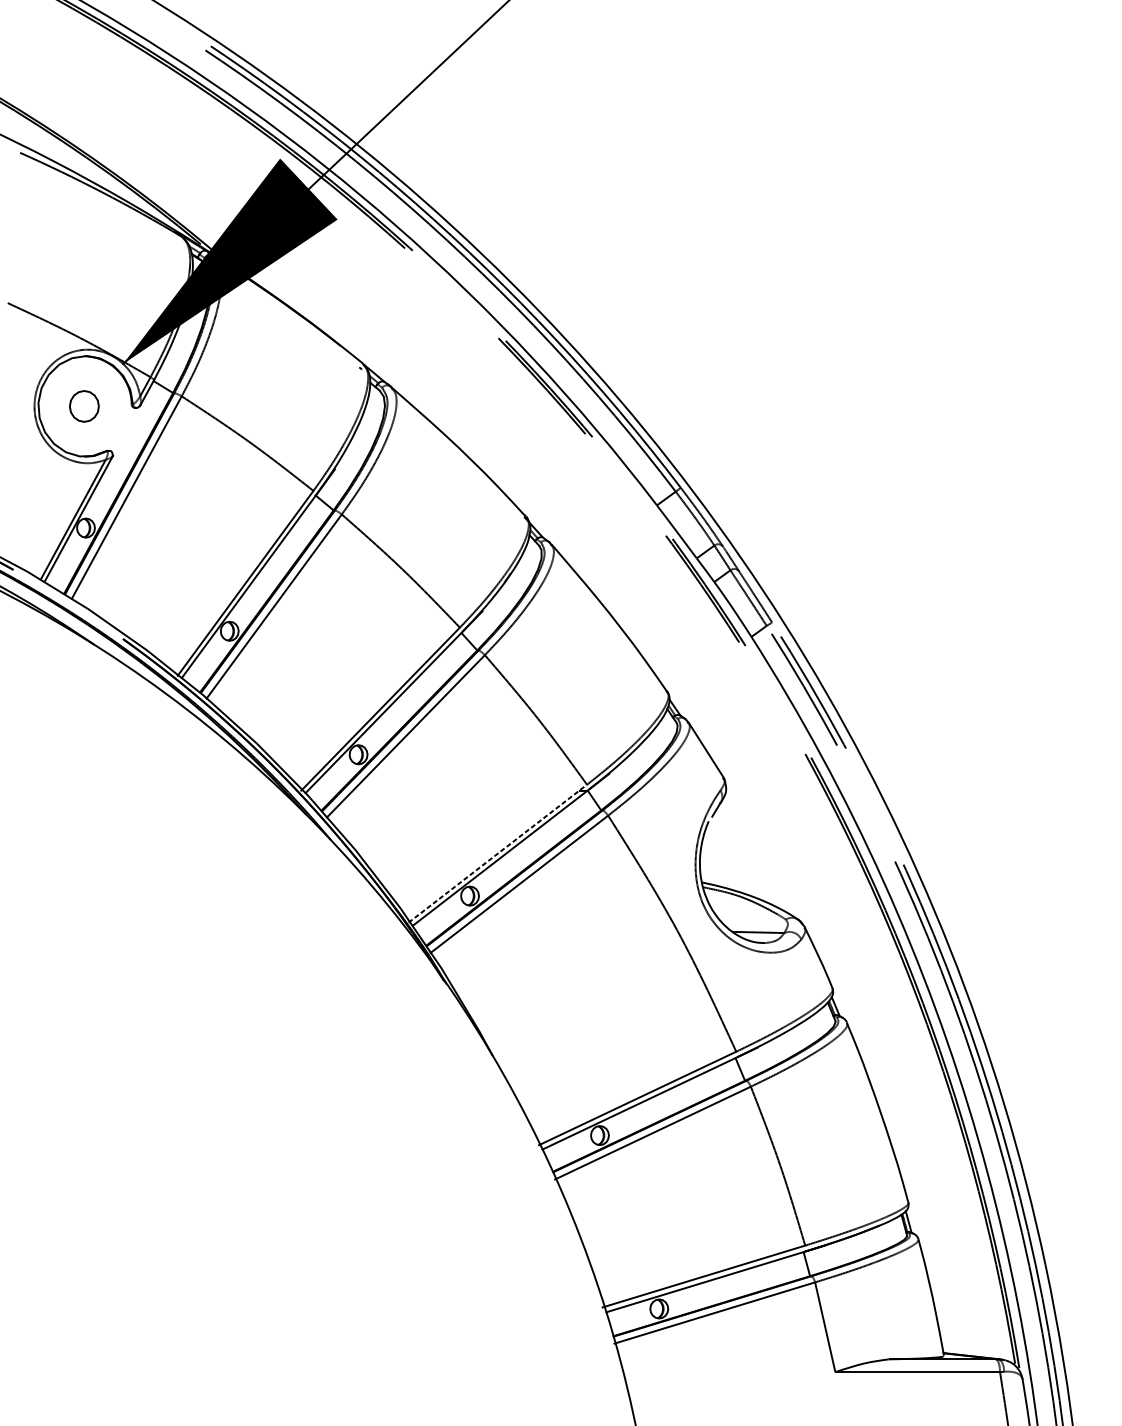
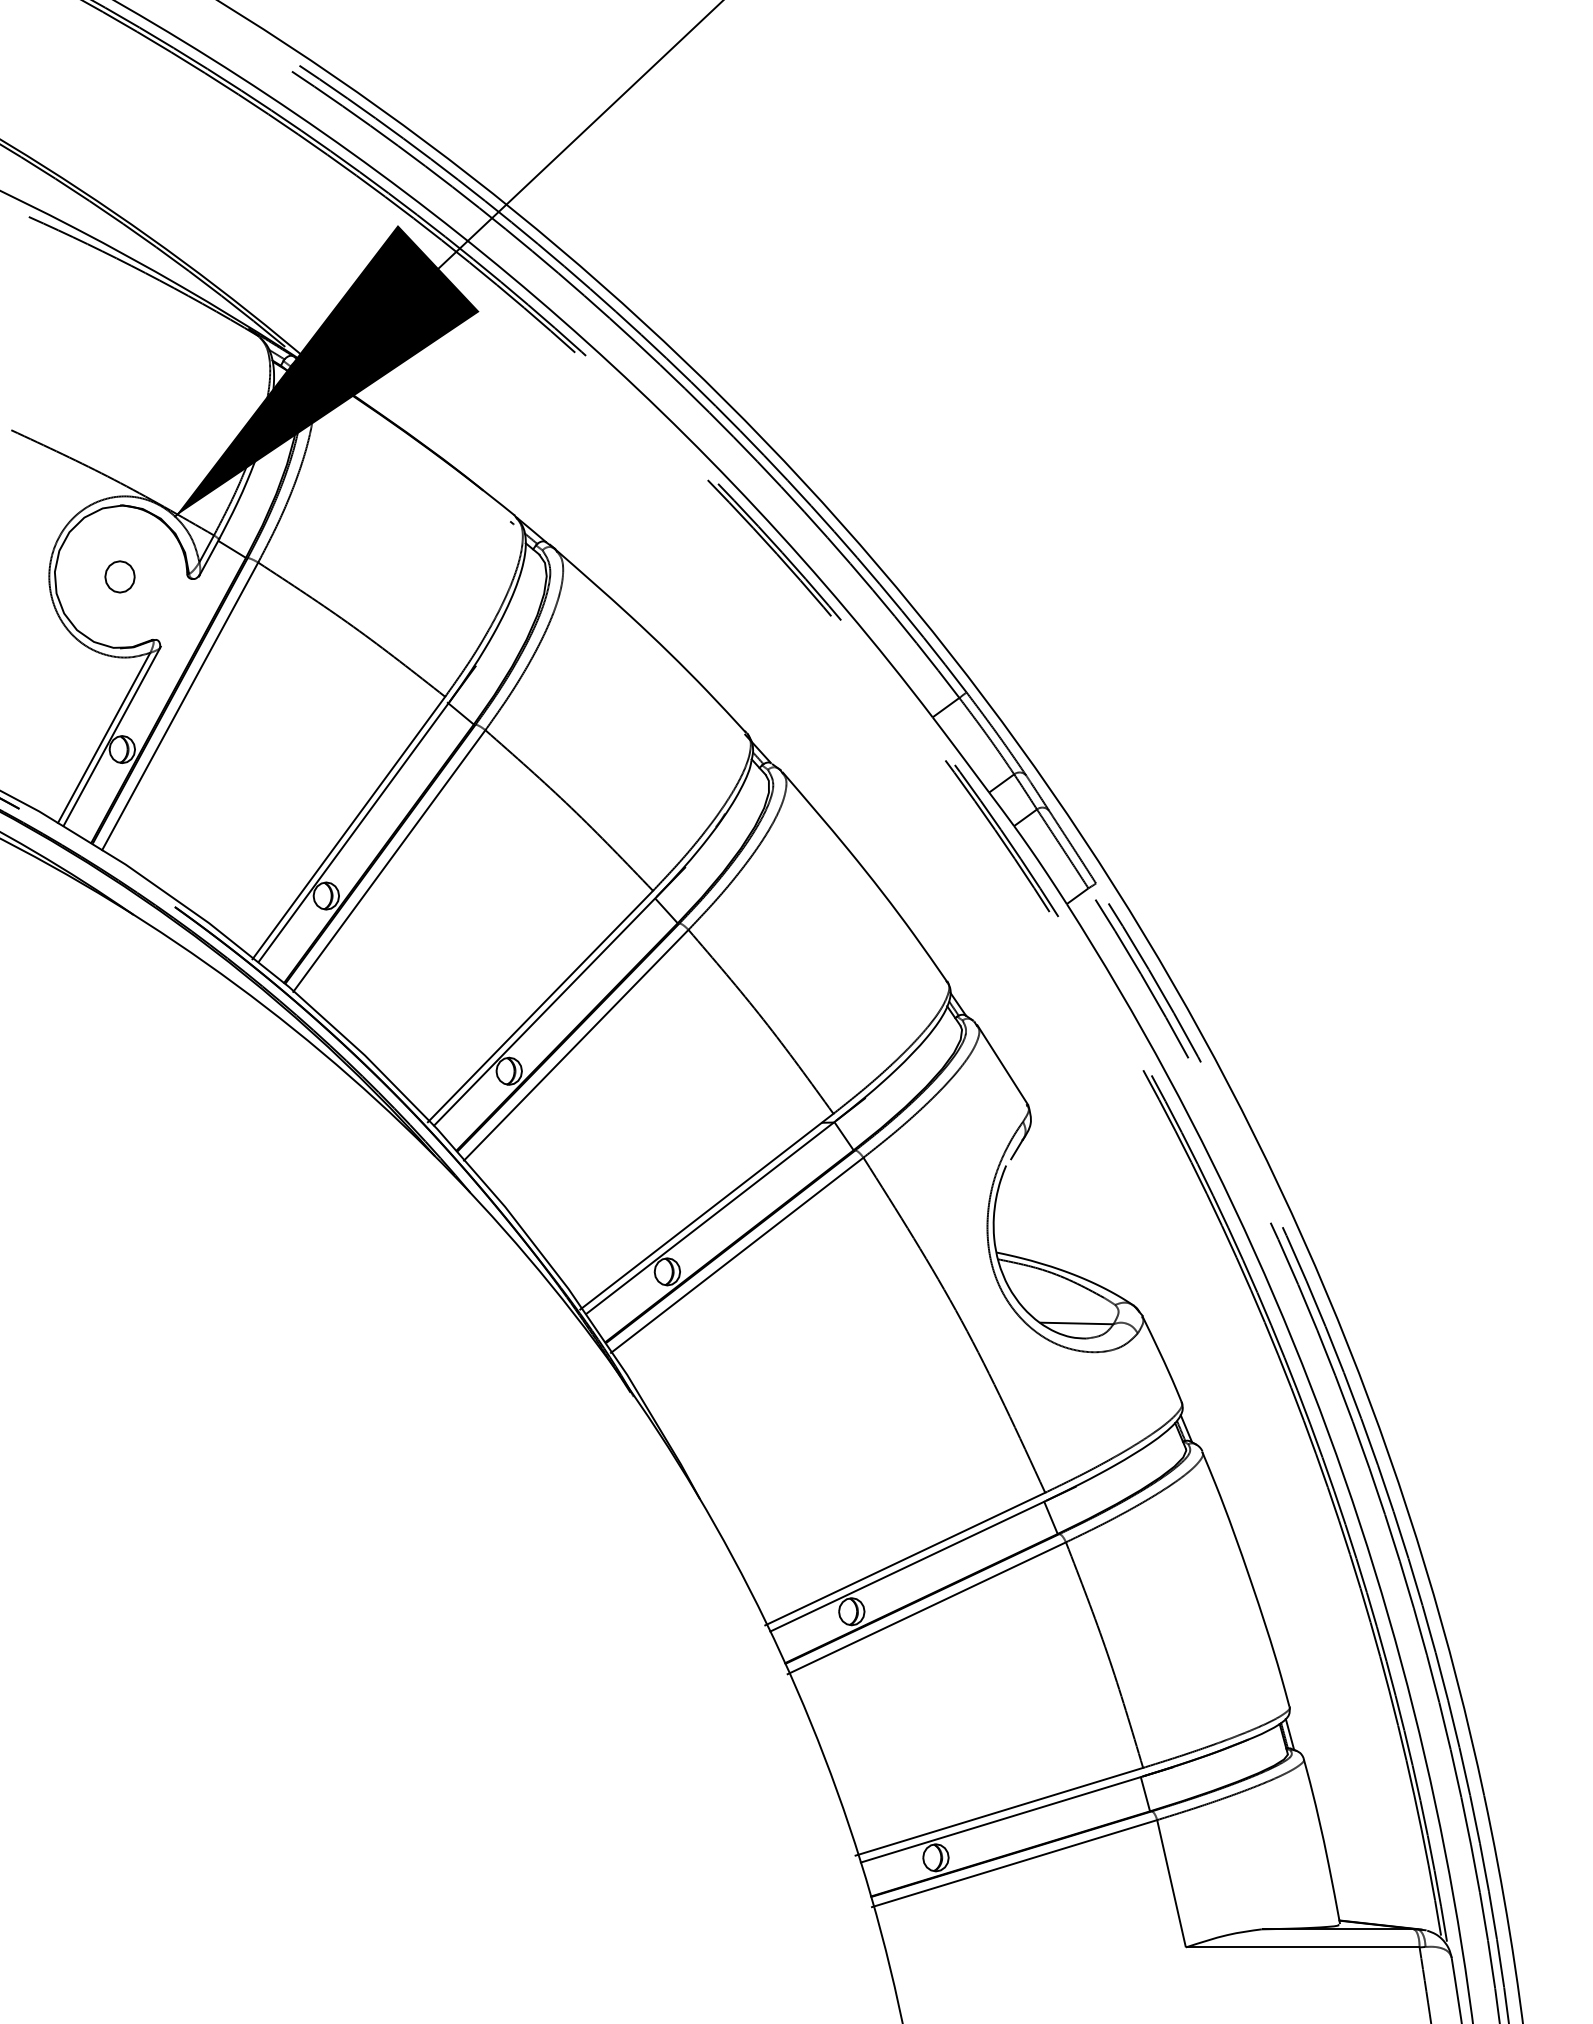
part: (83, 406) -> (119, 576), size x0.71
line: (498, 853) -> (707, 1211), dashed -> solid

